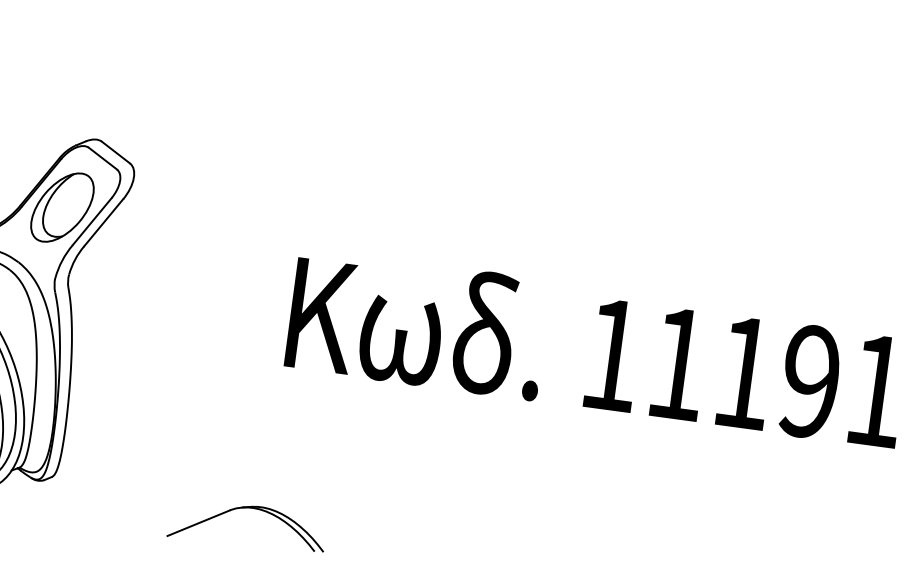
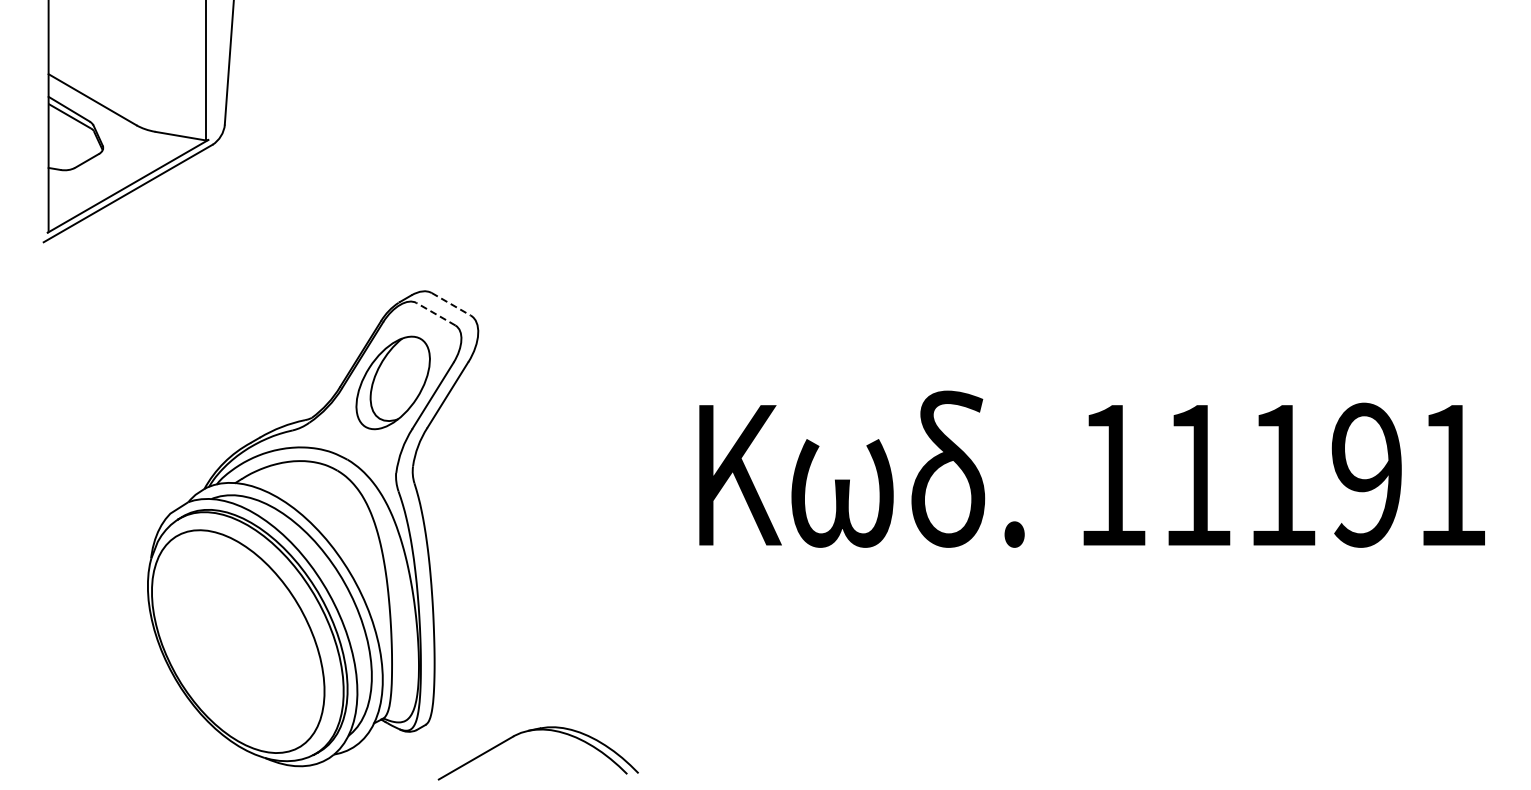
line: (116, 152) -> (451, 304), solid -> dashed
line: (102, 158) -> (435, 314), solid -> dashed
part: (245, 508) -> (532, 731), moved

